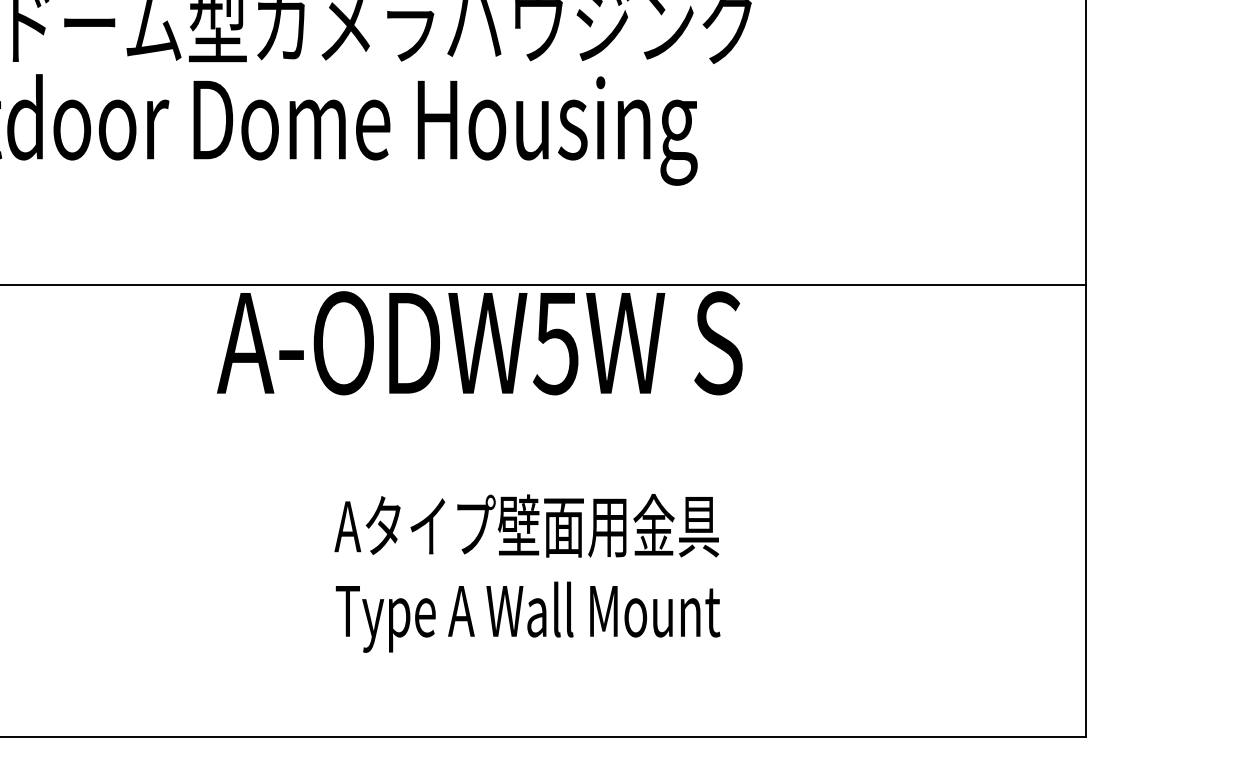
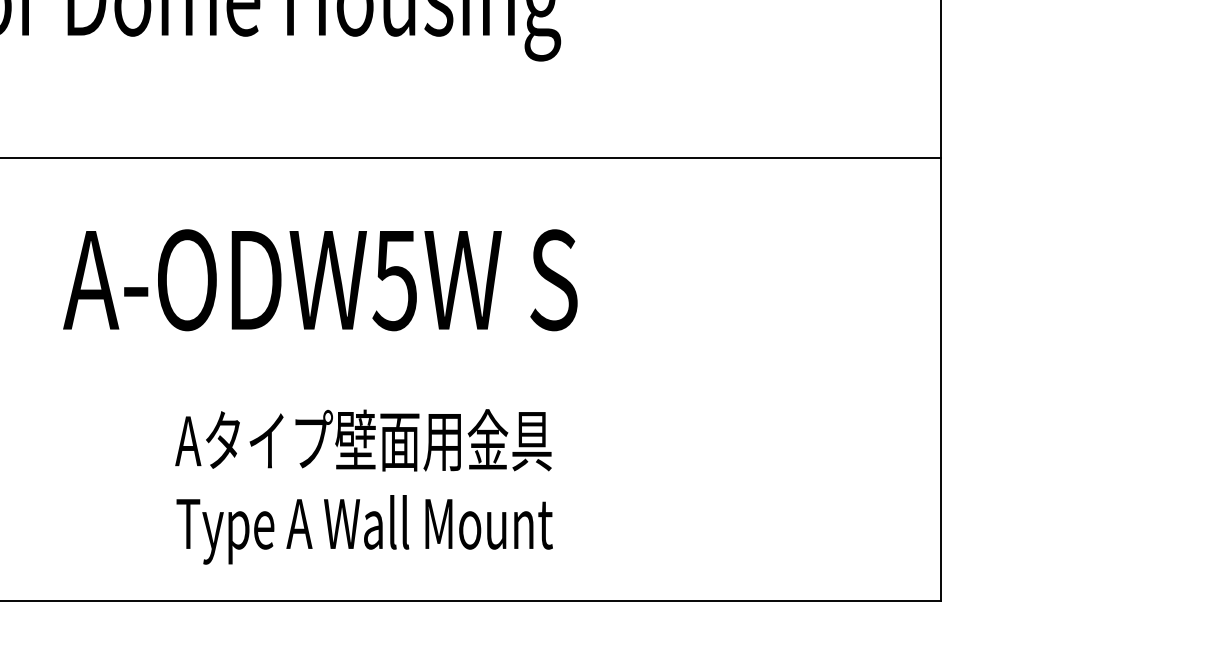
text: (479, 343) -> (320, 280), moved
text: (527, 573) -> (364, 487), moved

